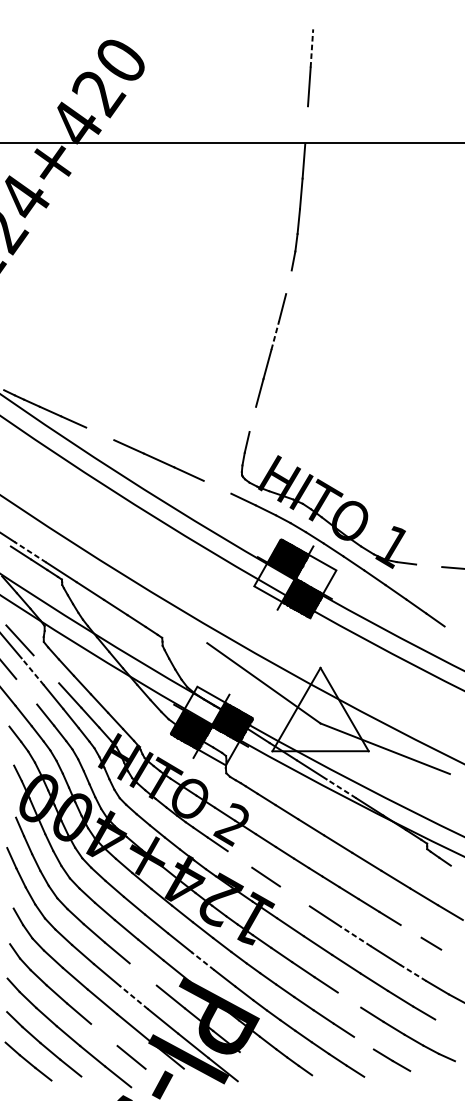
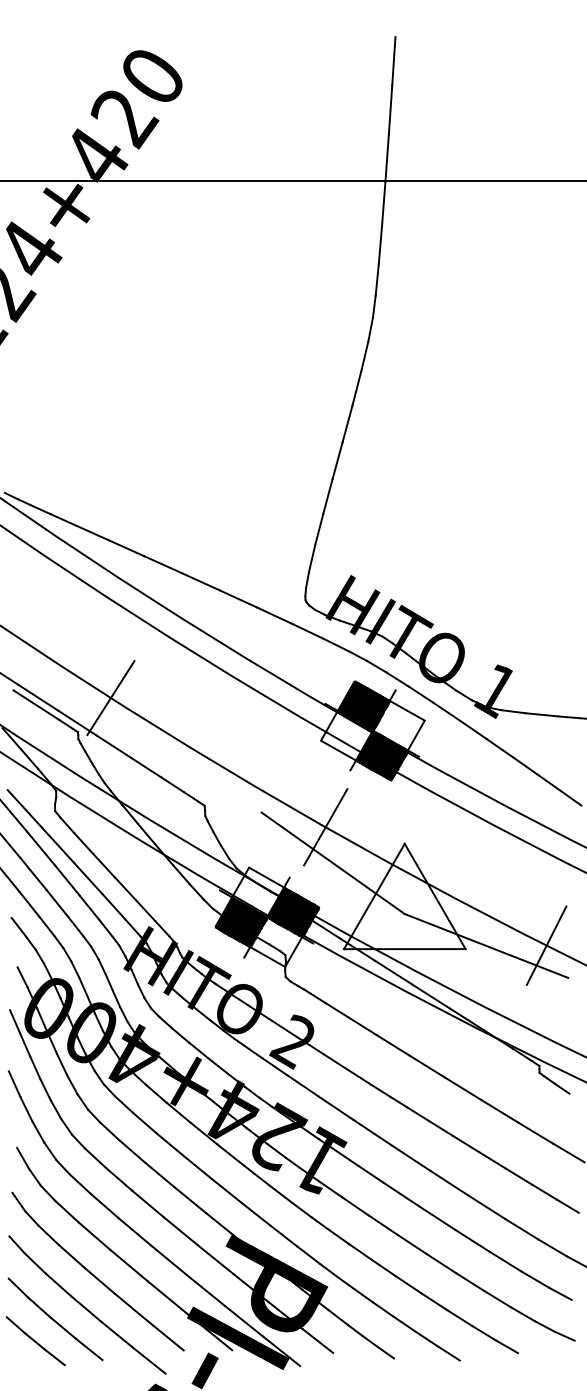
line: (311, 47) -> (393, 60), dashed -> solid
line: (306, 124) -> (386, 157), added
line: (288, 282) -> (364, 356), added
line: (275, 335) -> (347, 423), dashed -> solid
line: (253, 419) -> (319, 529), added
line: (100, 434) -> (126, 548), added
line: (217, 487) -> (274, 615), added
line: (30, 552) -> (38, 697), dashed -> solid
line: (87, 552) -> (110, 698), added
line: (428, 565) -> (541, 714), added
line: (452, 632) -> (571, 798), added
line: (257, 654) -> (325, 827), added
line: (46, 669) -> (58, 845), added
line: (32, 671) -> (40, 848), dashed -> solid
line: (26, 691) -> (33, 873), added
line: (432, 748) -> (546, 945), added
line: (340, 788) -> (430, 996), dashed -> solid
line: (12, 808) -> (15, 1021), added
line: (239, 859) -> (302, 1085), added
line: (295, 896) -> (372, 1132), added
line: (411, 931) -> (519, 1176), added
line: (355, 936) -> (449, 1183), dashed -> solid
line: (449, 954) -> (567, 1205), added
line: (202, 961) -> (255, 1214), dashed -> solid
line: (412, 973) -> (521, 1229), dashed -> solid
line: (143, 974) -> (180, 1231), added
line: (133, 997) -> (168, 1260), dashed -> solid
line: (349, 1000) -> (441, 1263), added
line: (443, 1023) -> (560, 1293), added
line: (104, 1034) -> (131, 1307), added
line: (363, 1042) -> (459, 1317), added
line: (251, 1061) -> (317, 1341), added

